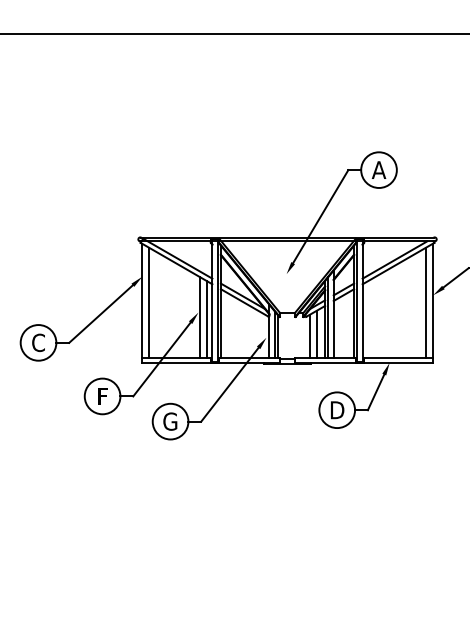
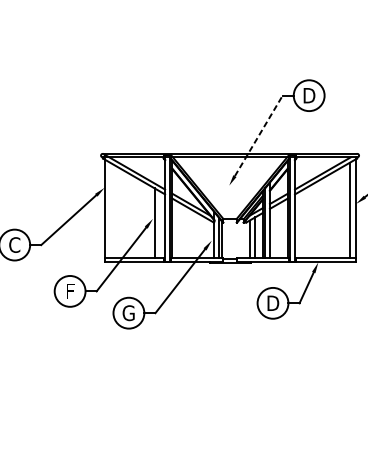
text: (378, 169) -> (308, 95), A -> D
line: (321, 216) -> (259, 135), solid -> dashed
line: (148, 302) -> (109, 210), removed
line: (206, 319) -> (159, 224), removed

